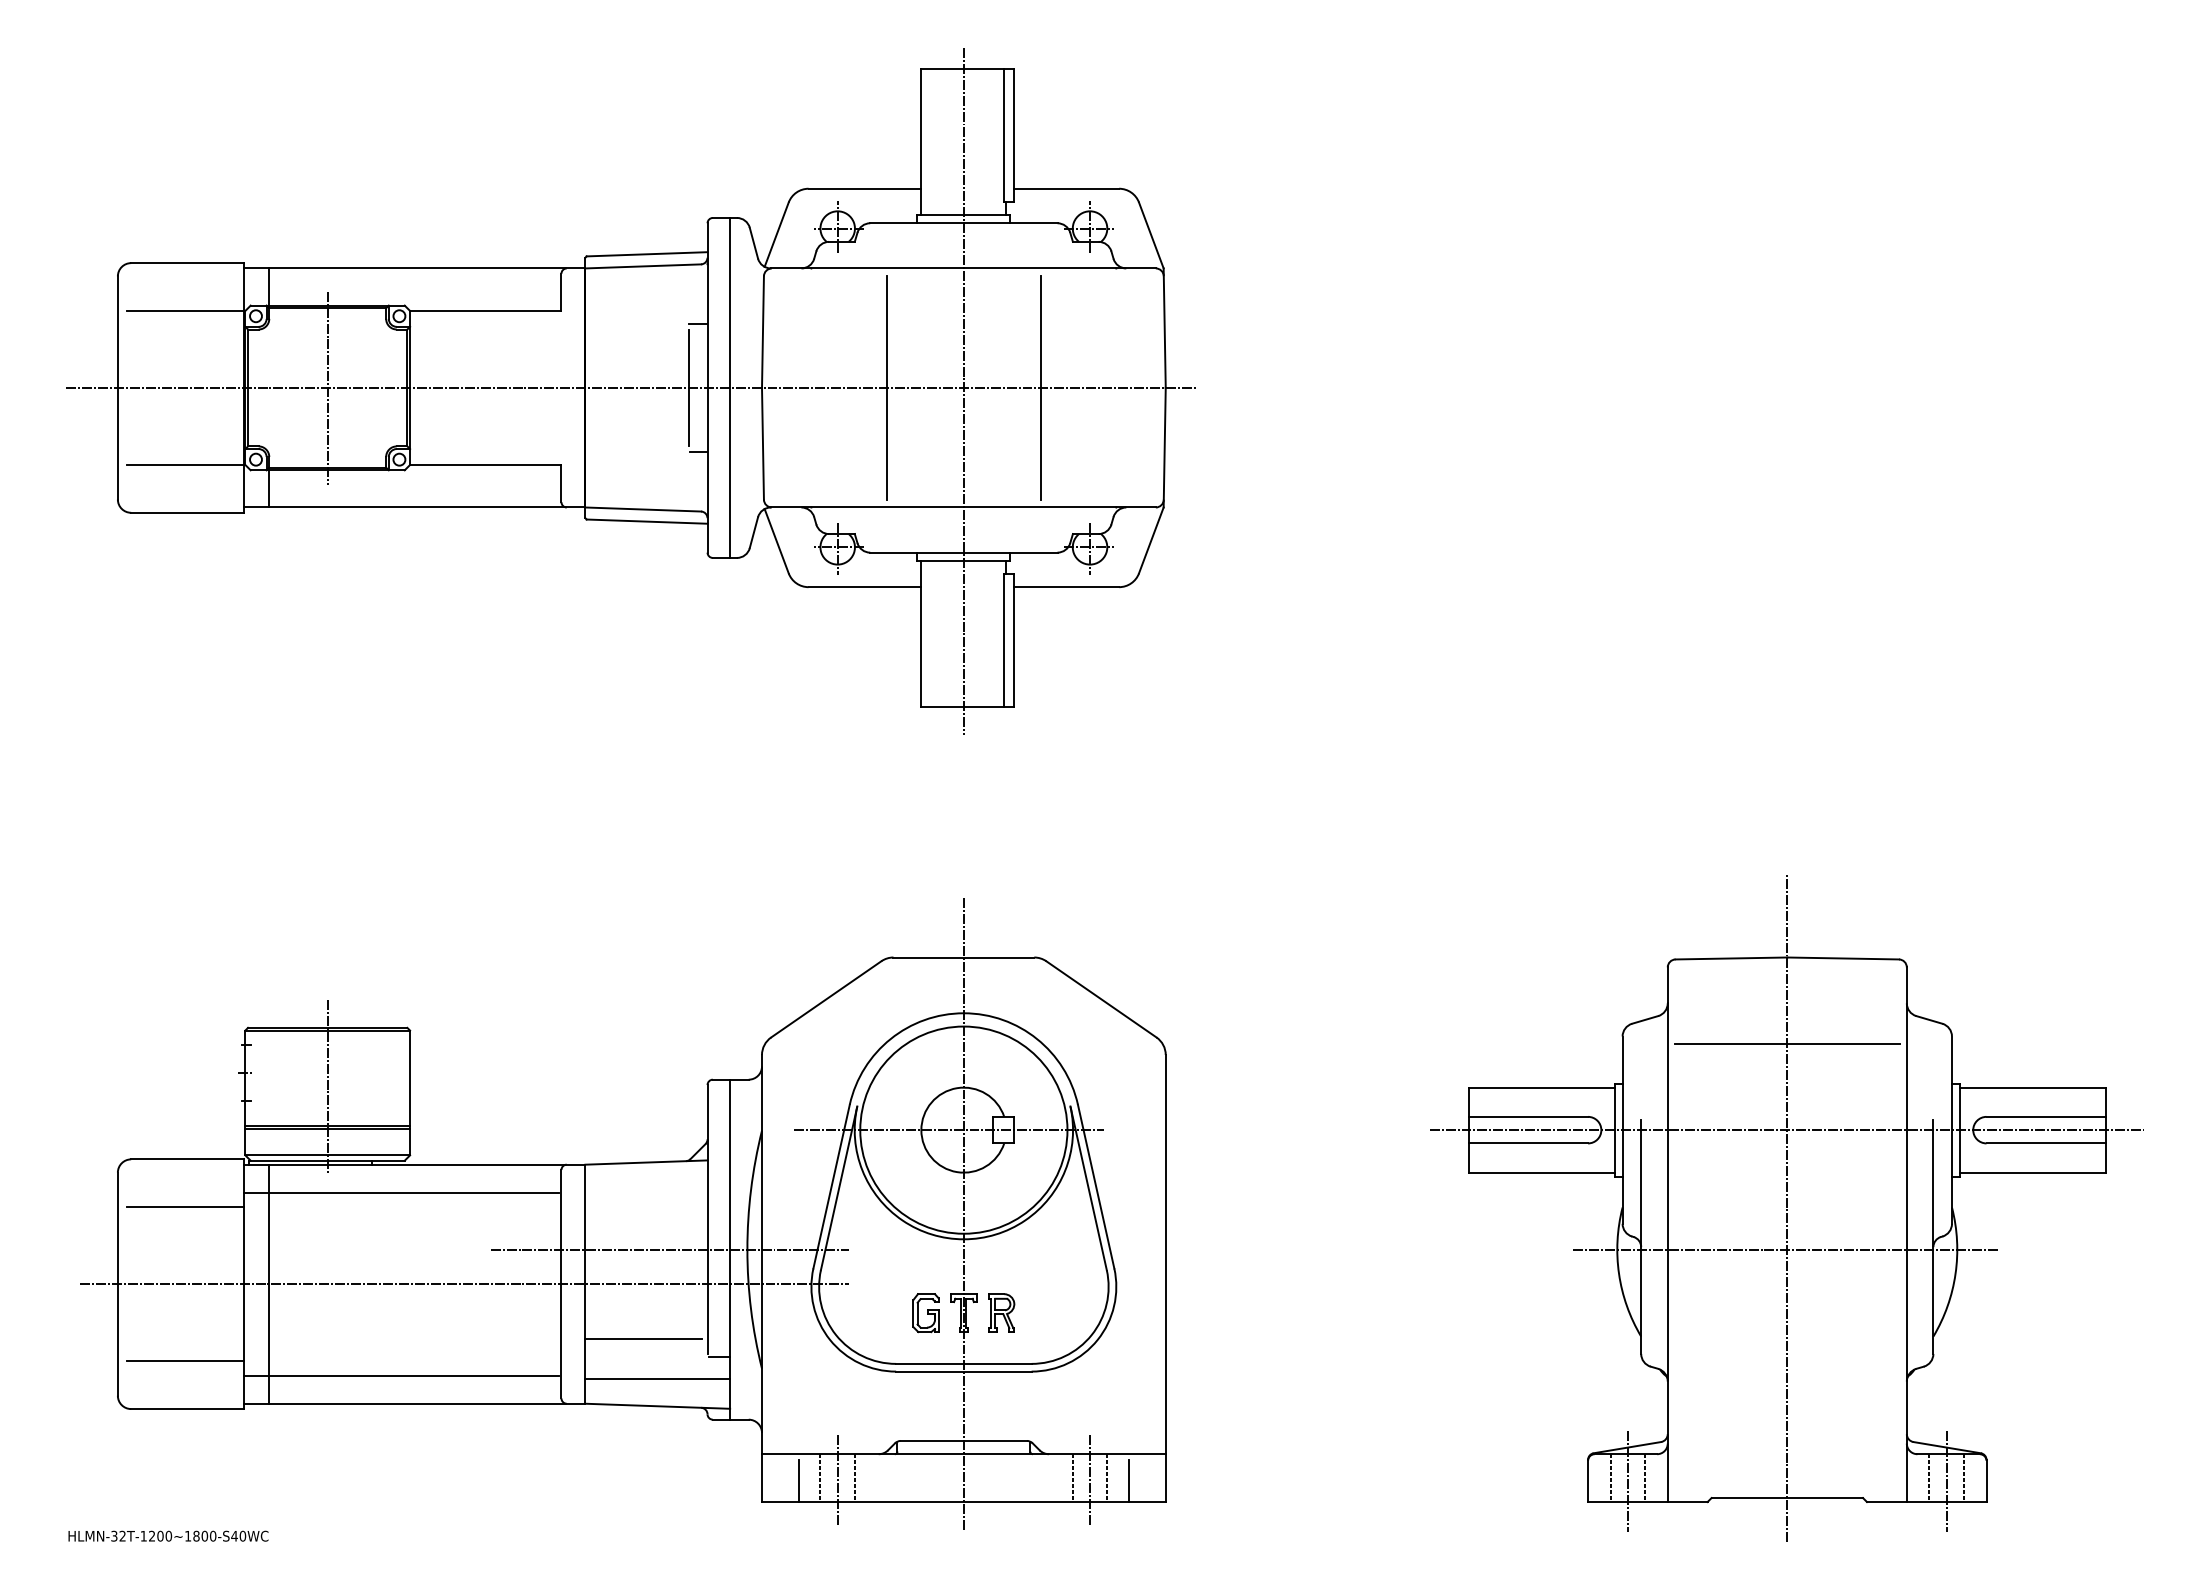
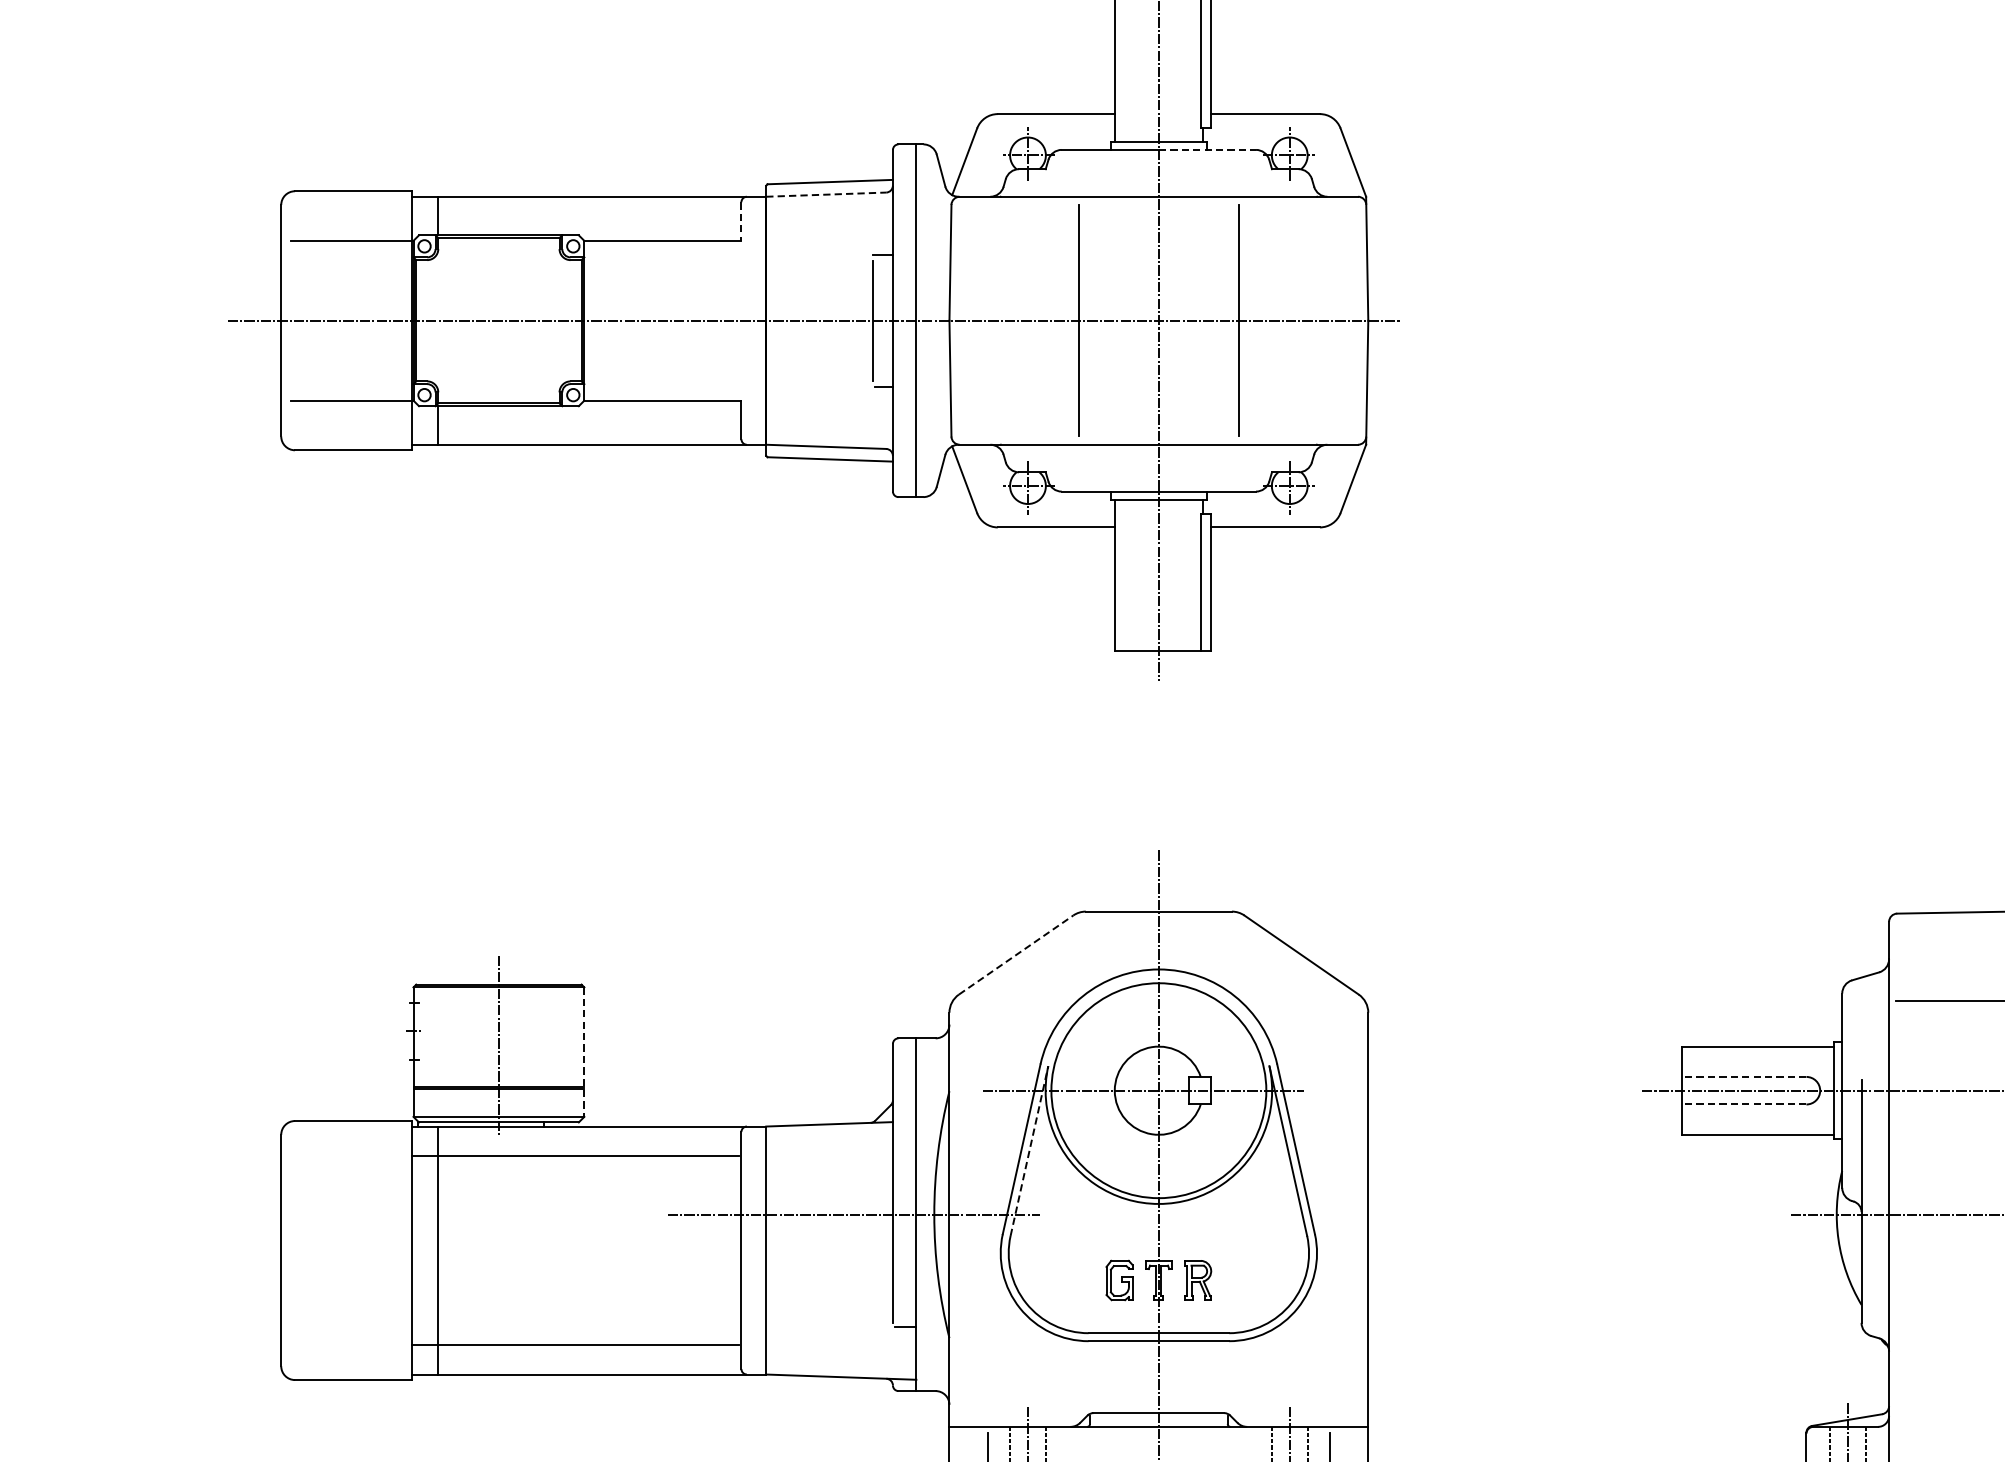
line: (1010, 223) -> (1207, 150), solid -> dashed
line: (643, 266) -> (826, 194), solid -> dashed
line: (561, 292) -> (741, 221), solid -> dashed
line: (327, 387) -> (498, 320), removed
line: (826, 999) -> (1016, 955), solid -> dashed
line: (410, 1093) -> (584, 1052), solid -> dashed
line: (1528, 1116) -> (1744, 1076), solid -> dashed
line: (1528, 1143) -> (1744, 1104), solid -> dashed
line: (839, 1188) -> (1029, 1151), solid -> dashed
line: (185, 1207) -> (351, 1170), removed
line: (464, 1284) -> (640, 1250), removed
line: (643, 1338) -> (826, 1306), removed
line: (185, 1361) -> (351, 1330), removed
line: (657, 1378) -> (841, 1348), removed

